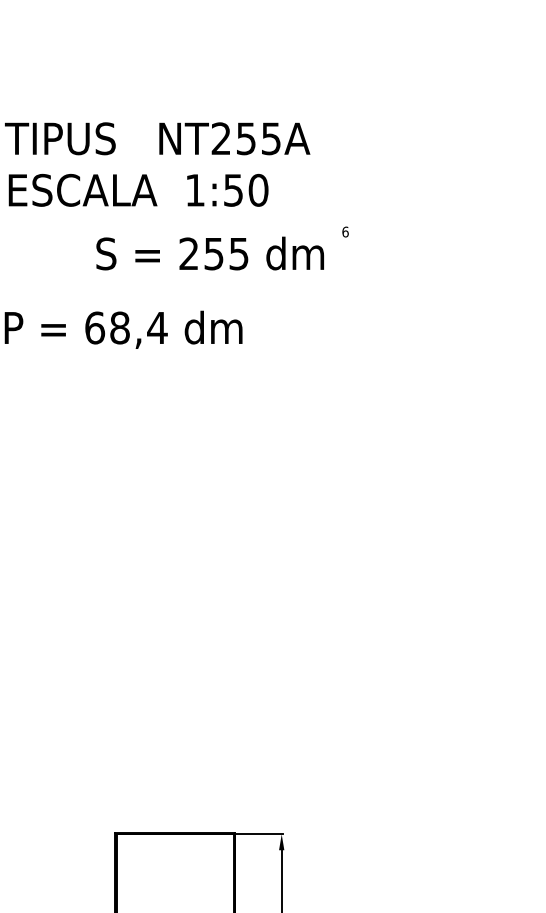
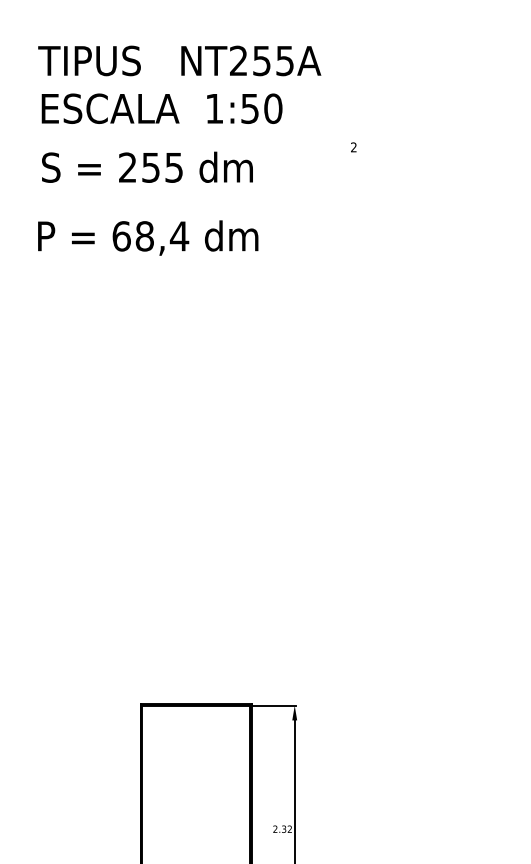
text: (345, 232) -> (353, 147), 6 -> 2
text: (210, 252) -> (147, 166), moved

